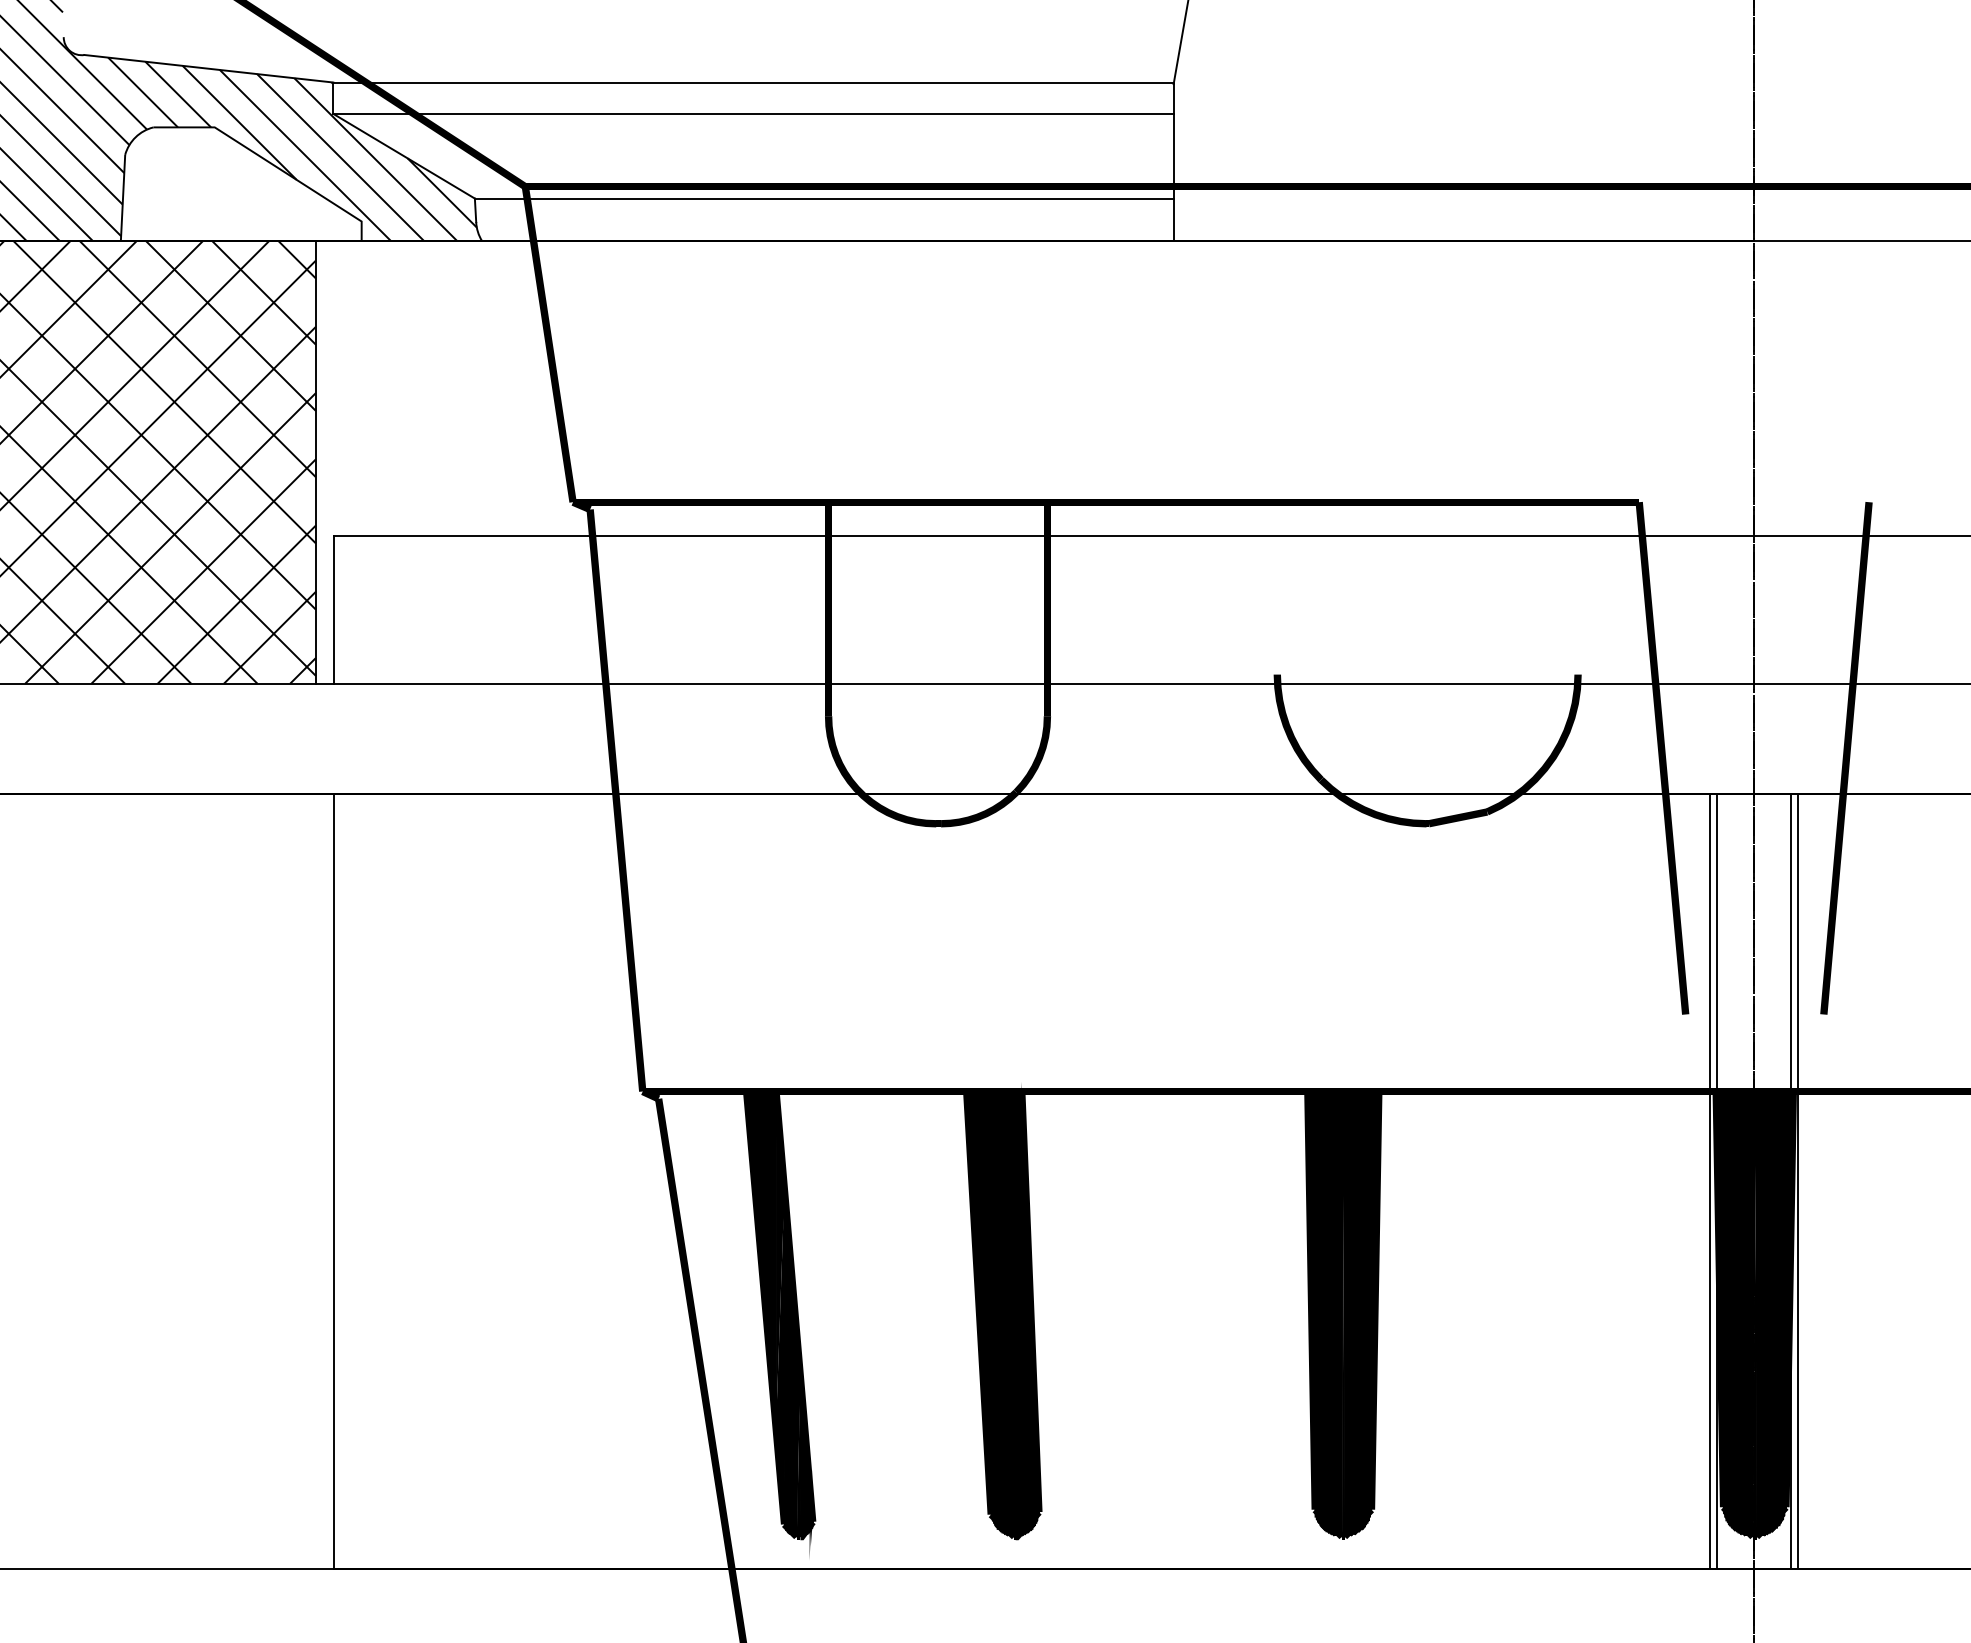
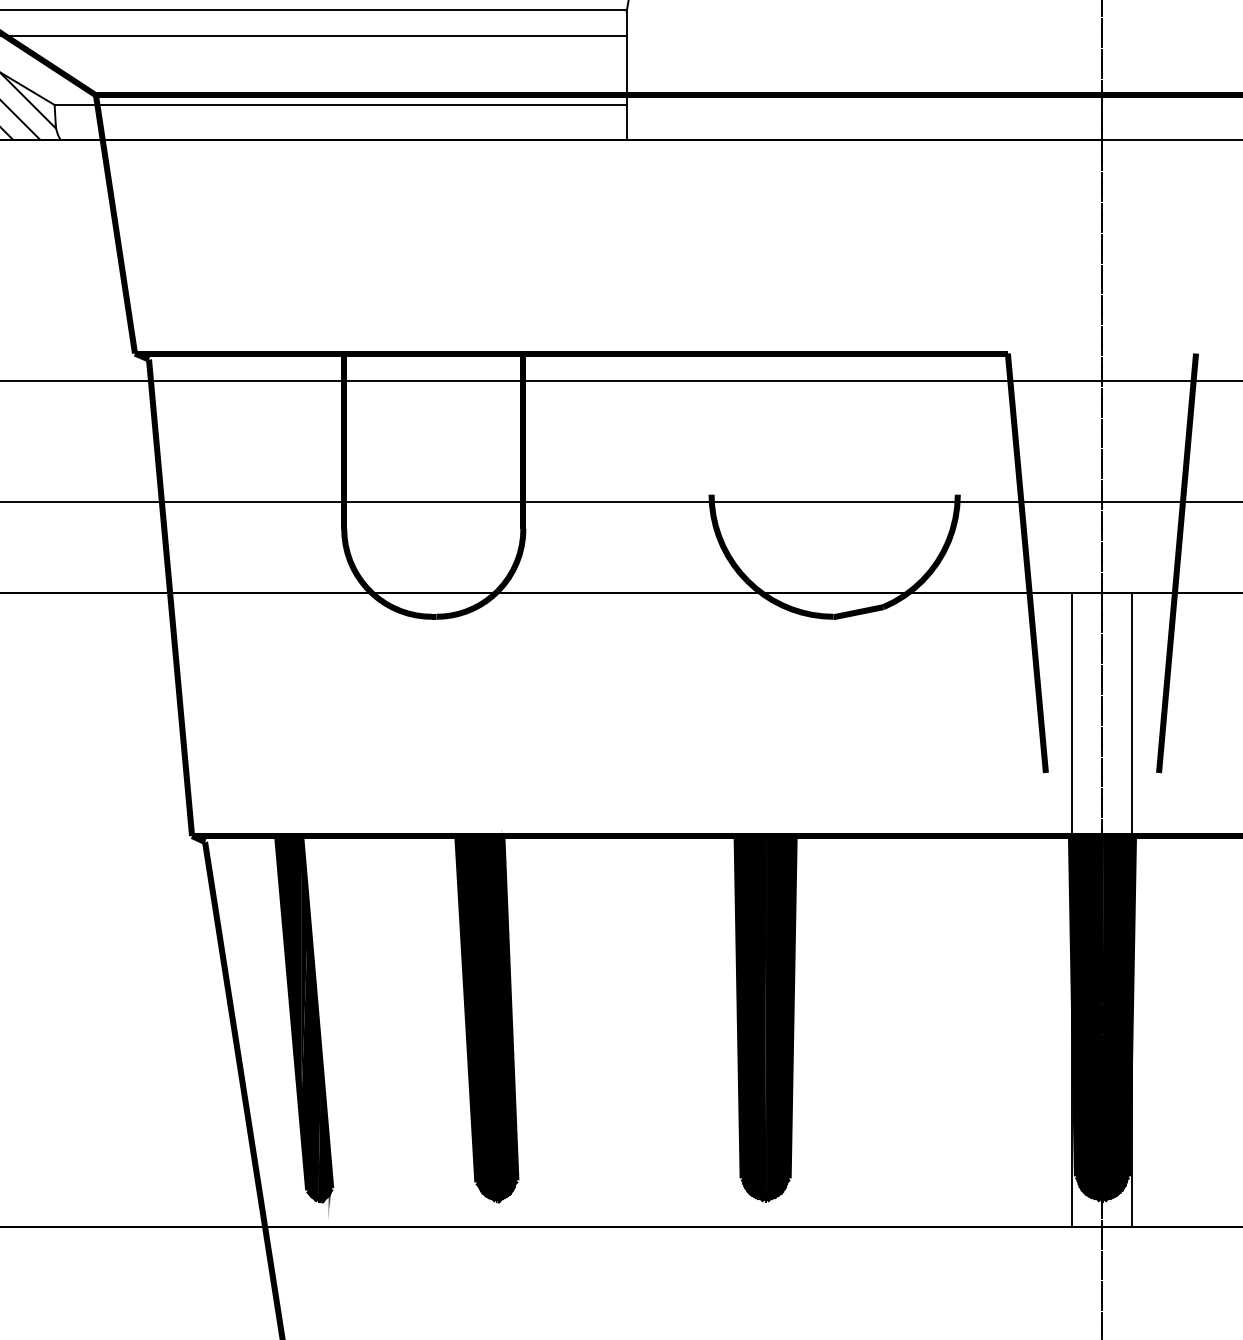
line: (1709, 1181) -> (1065, 909), removed
line: (1798, 1181) -> (1138, 909), removed

